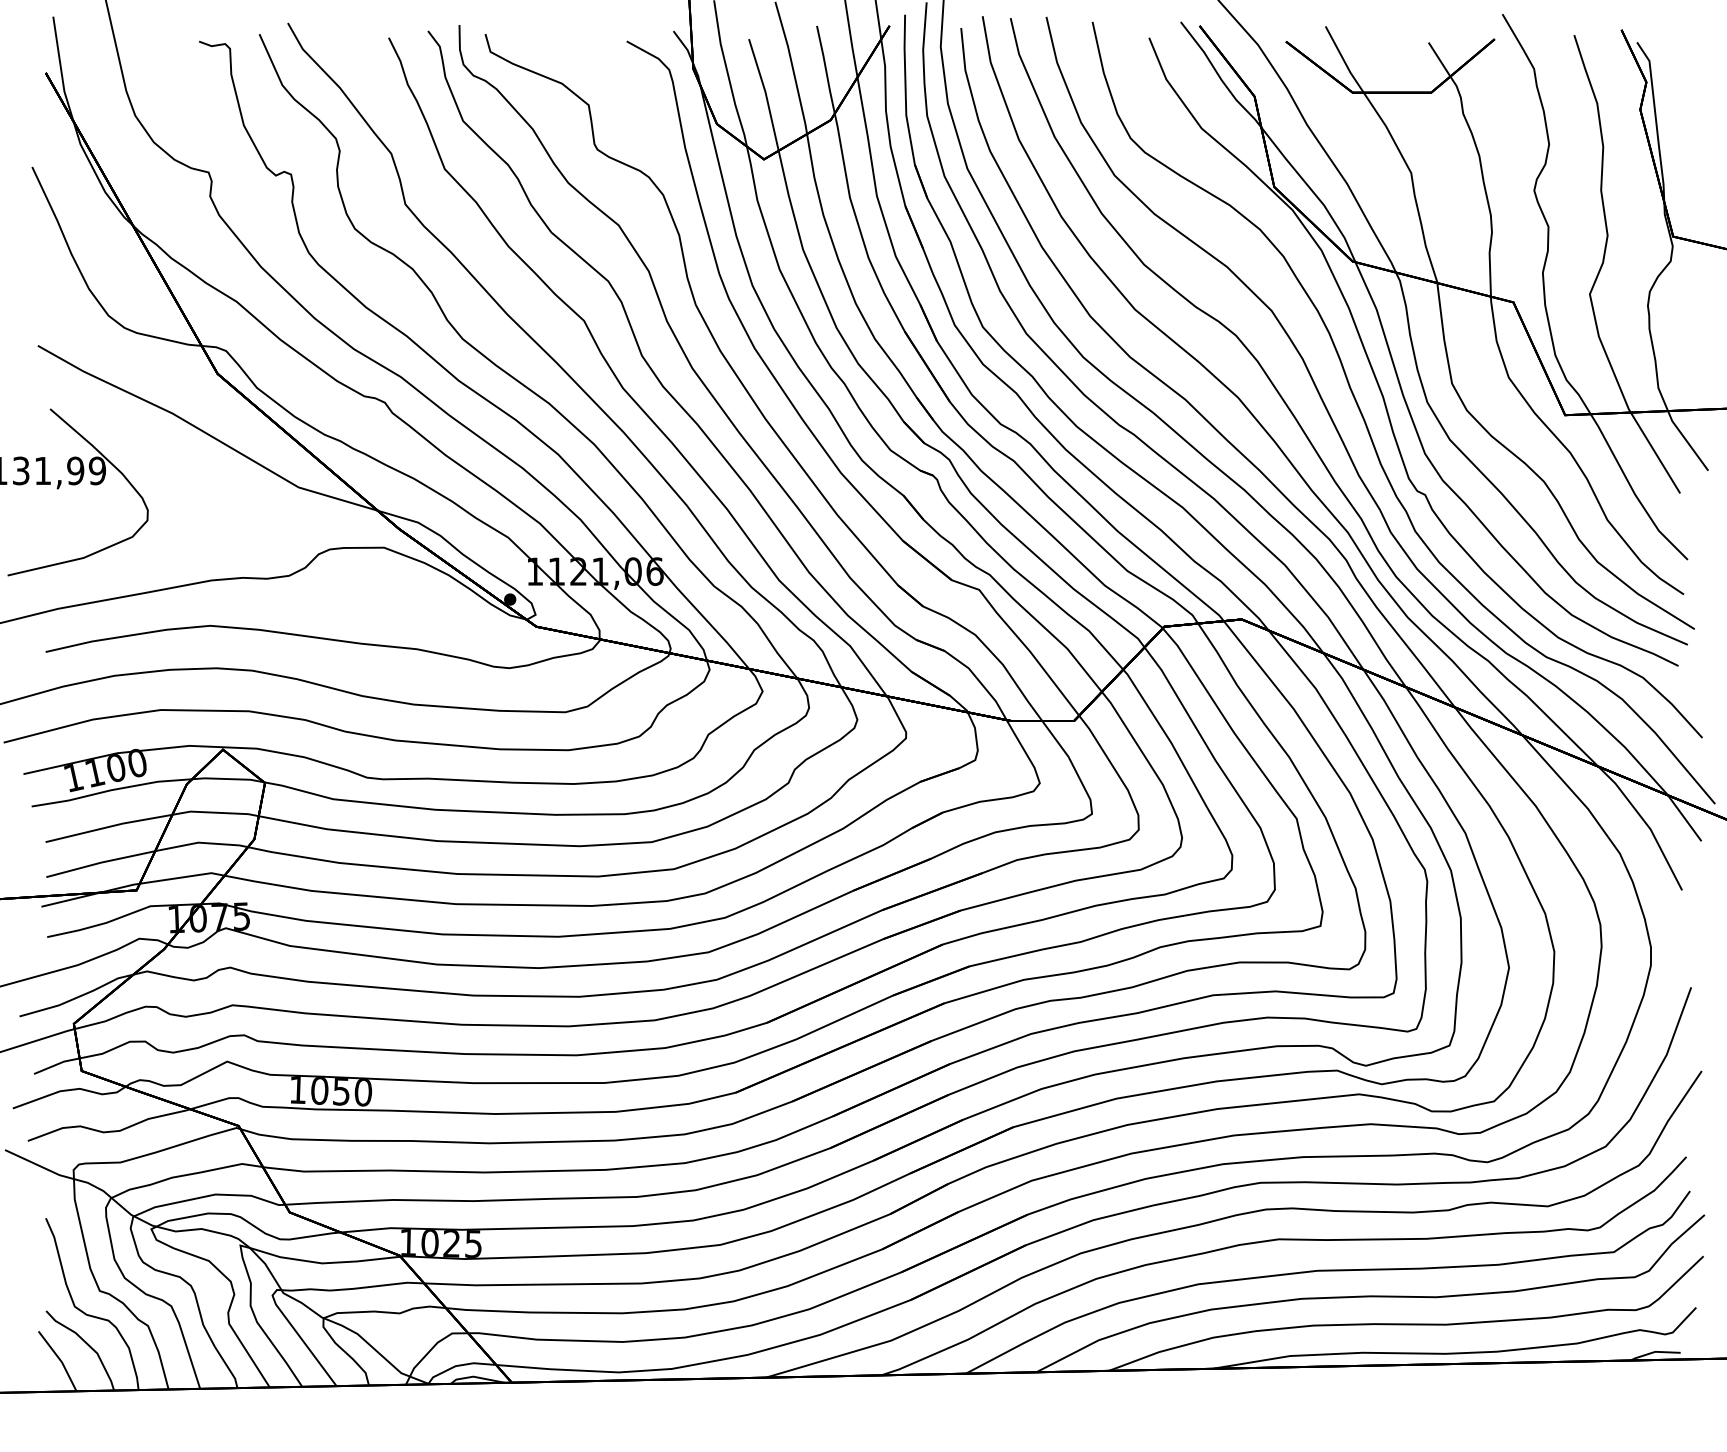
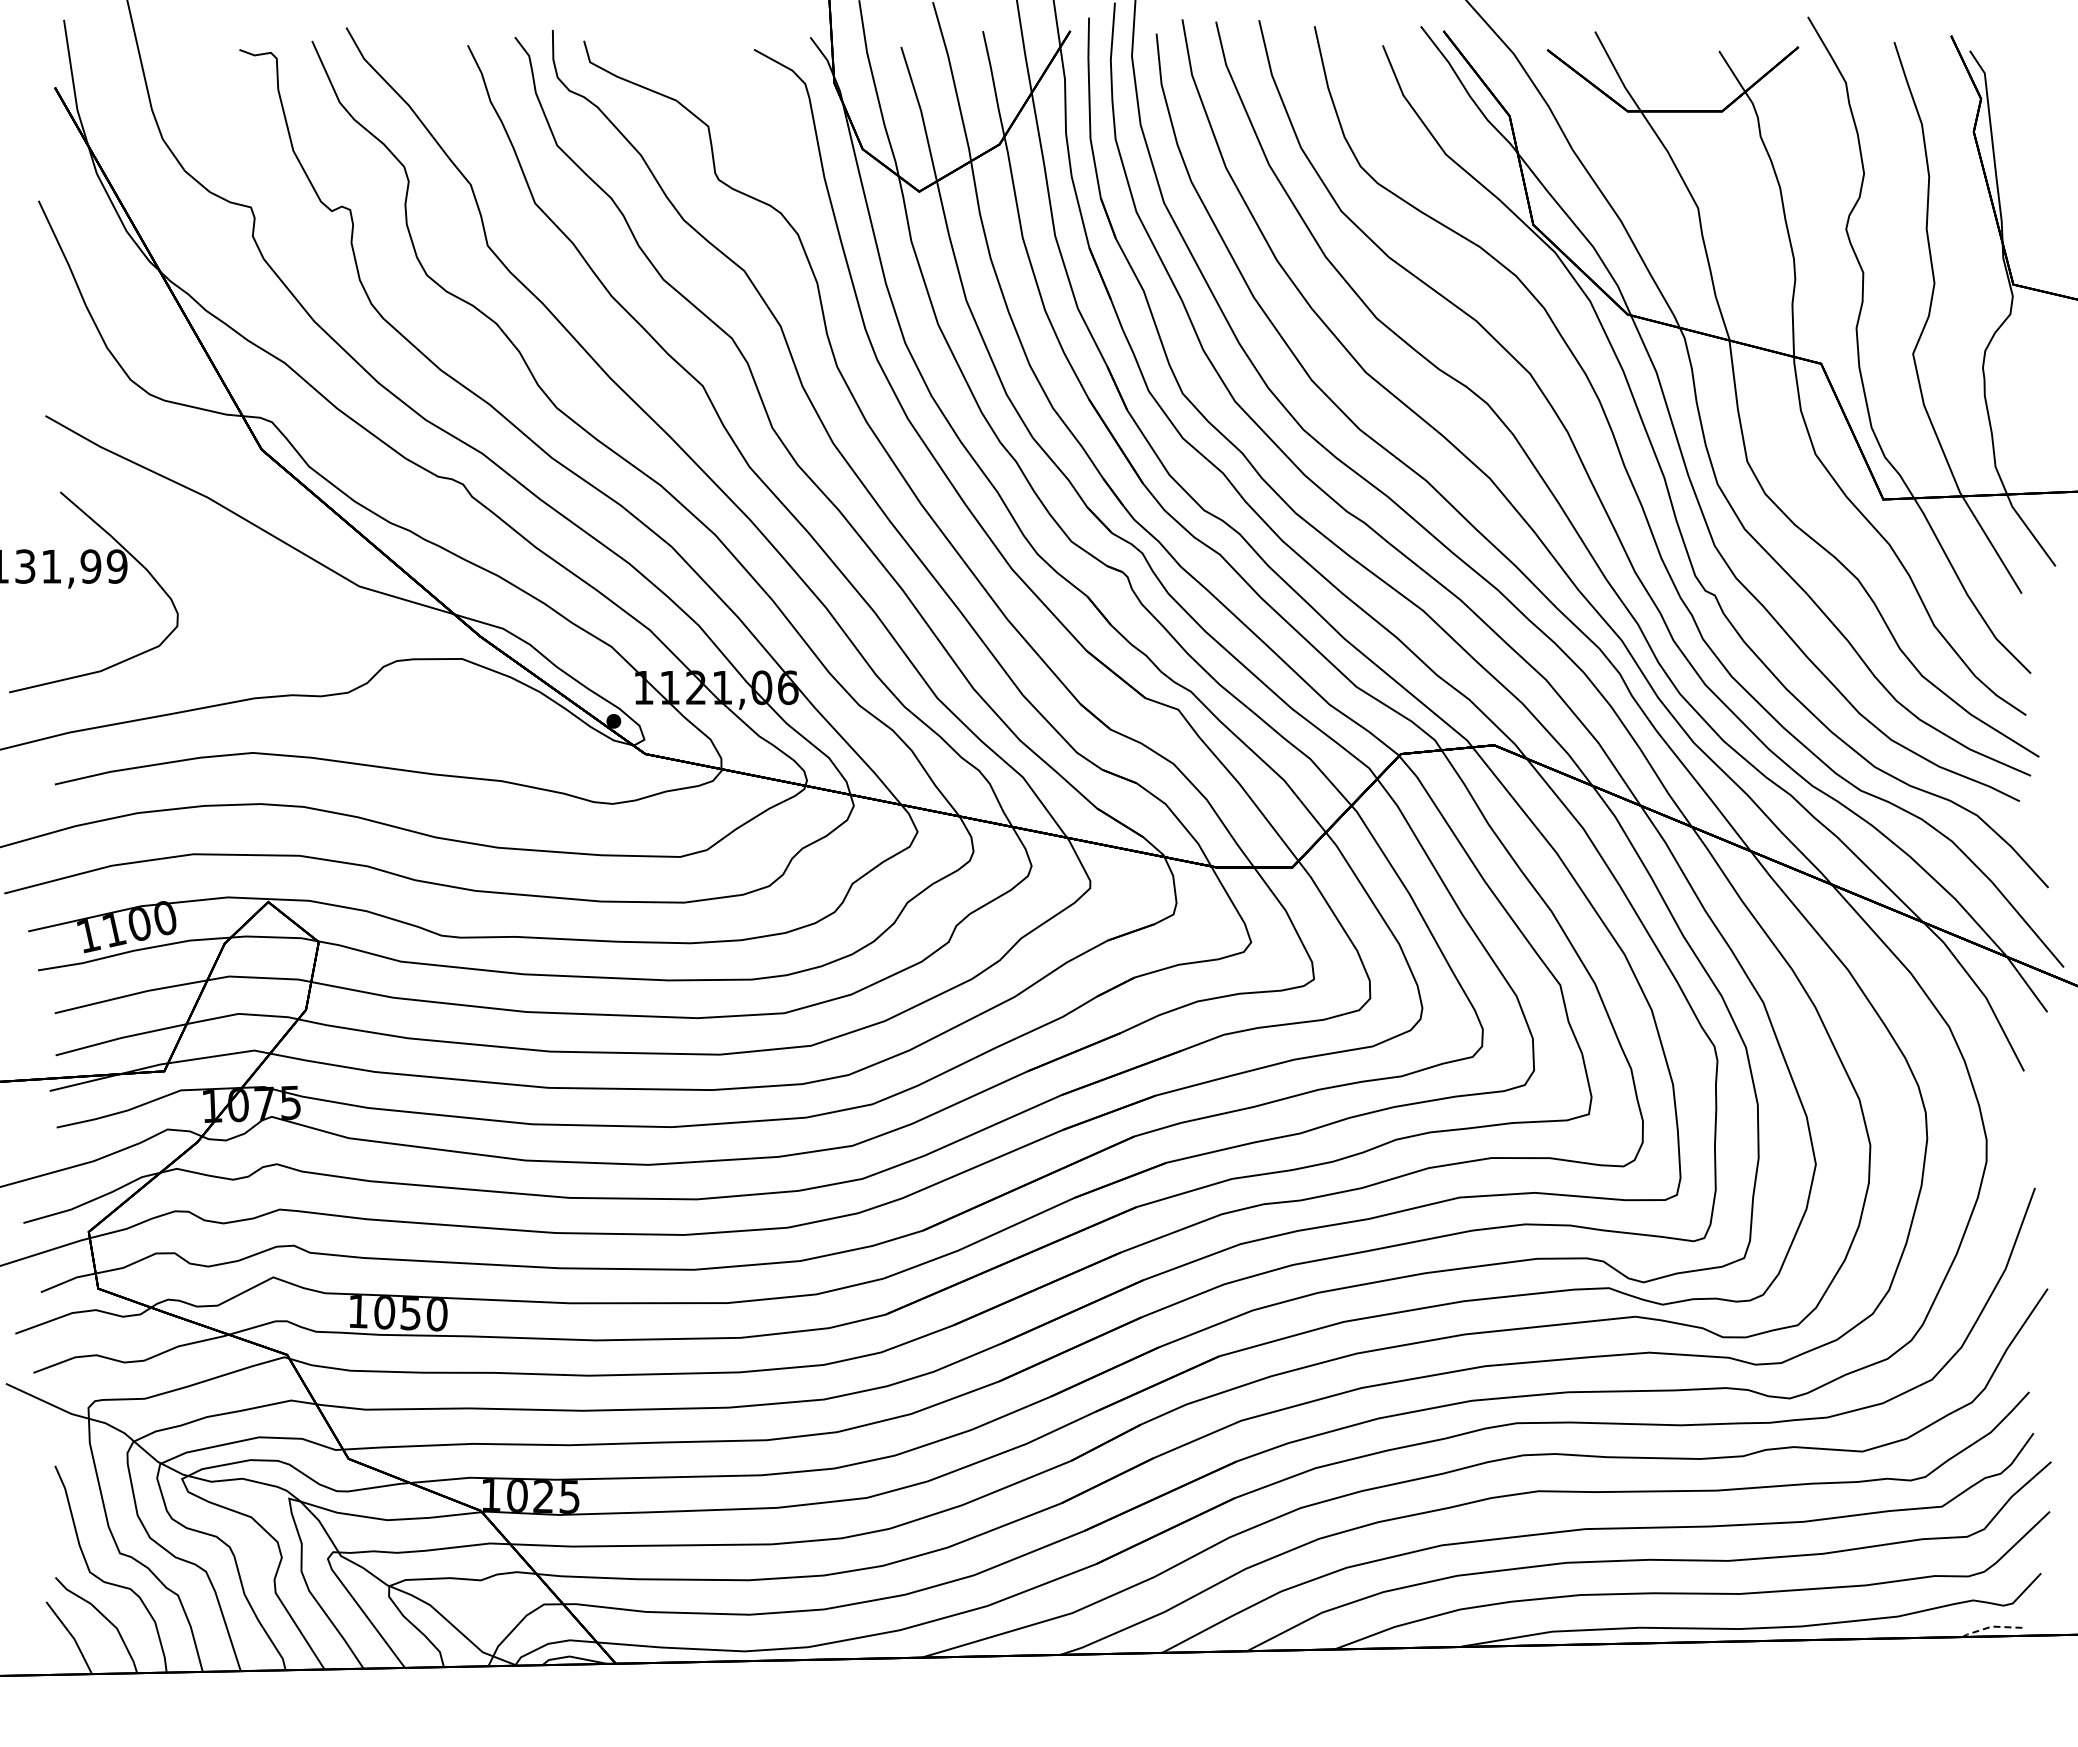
line: (1655, 1351) -> (1991, 1626), solid -> dashed

